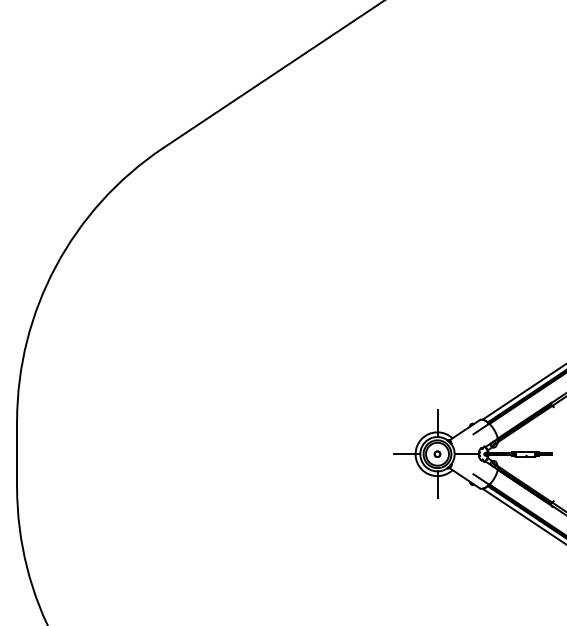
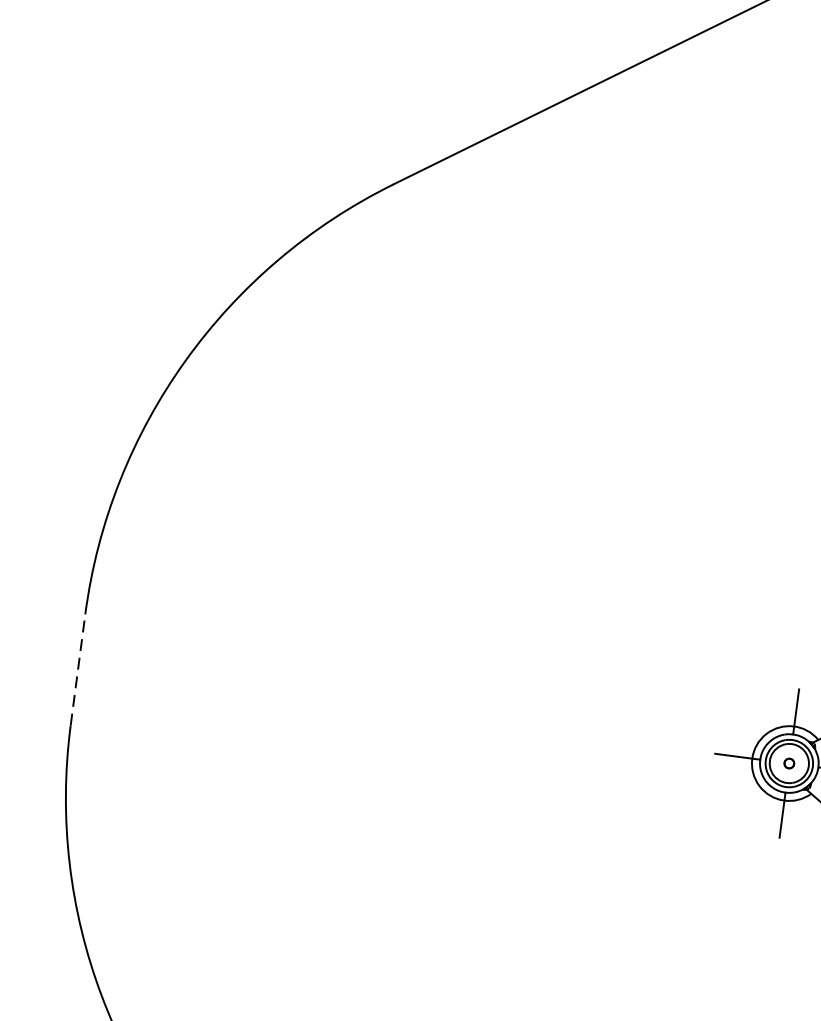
line: (17, 454) -> (78, 670), solid -> dashed

